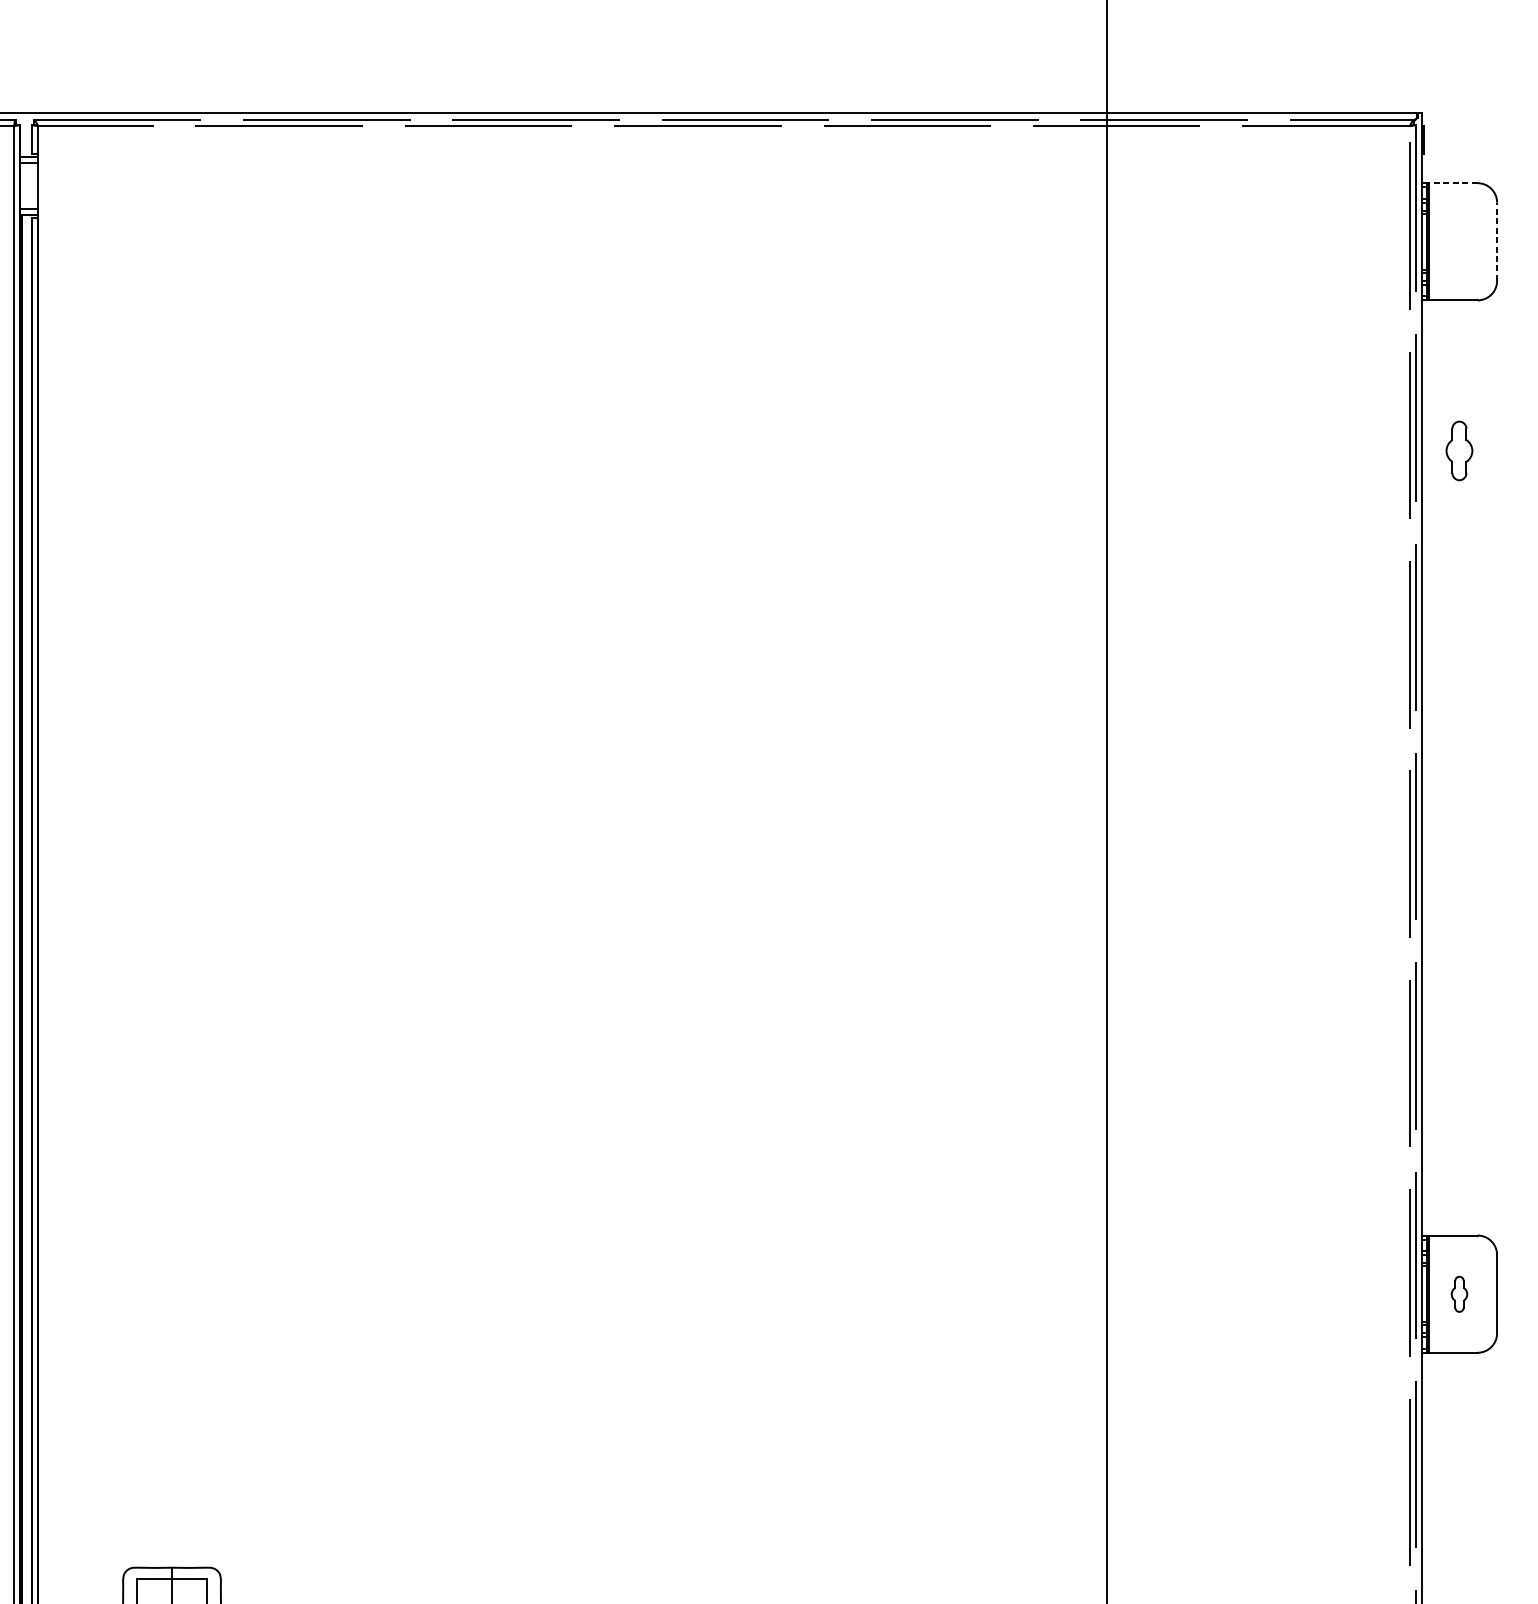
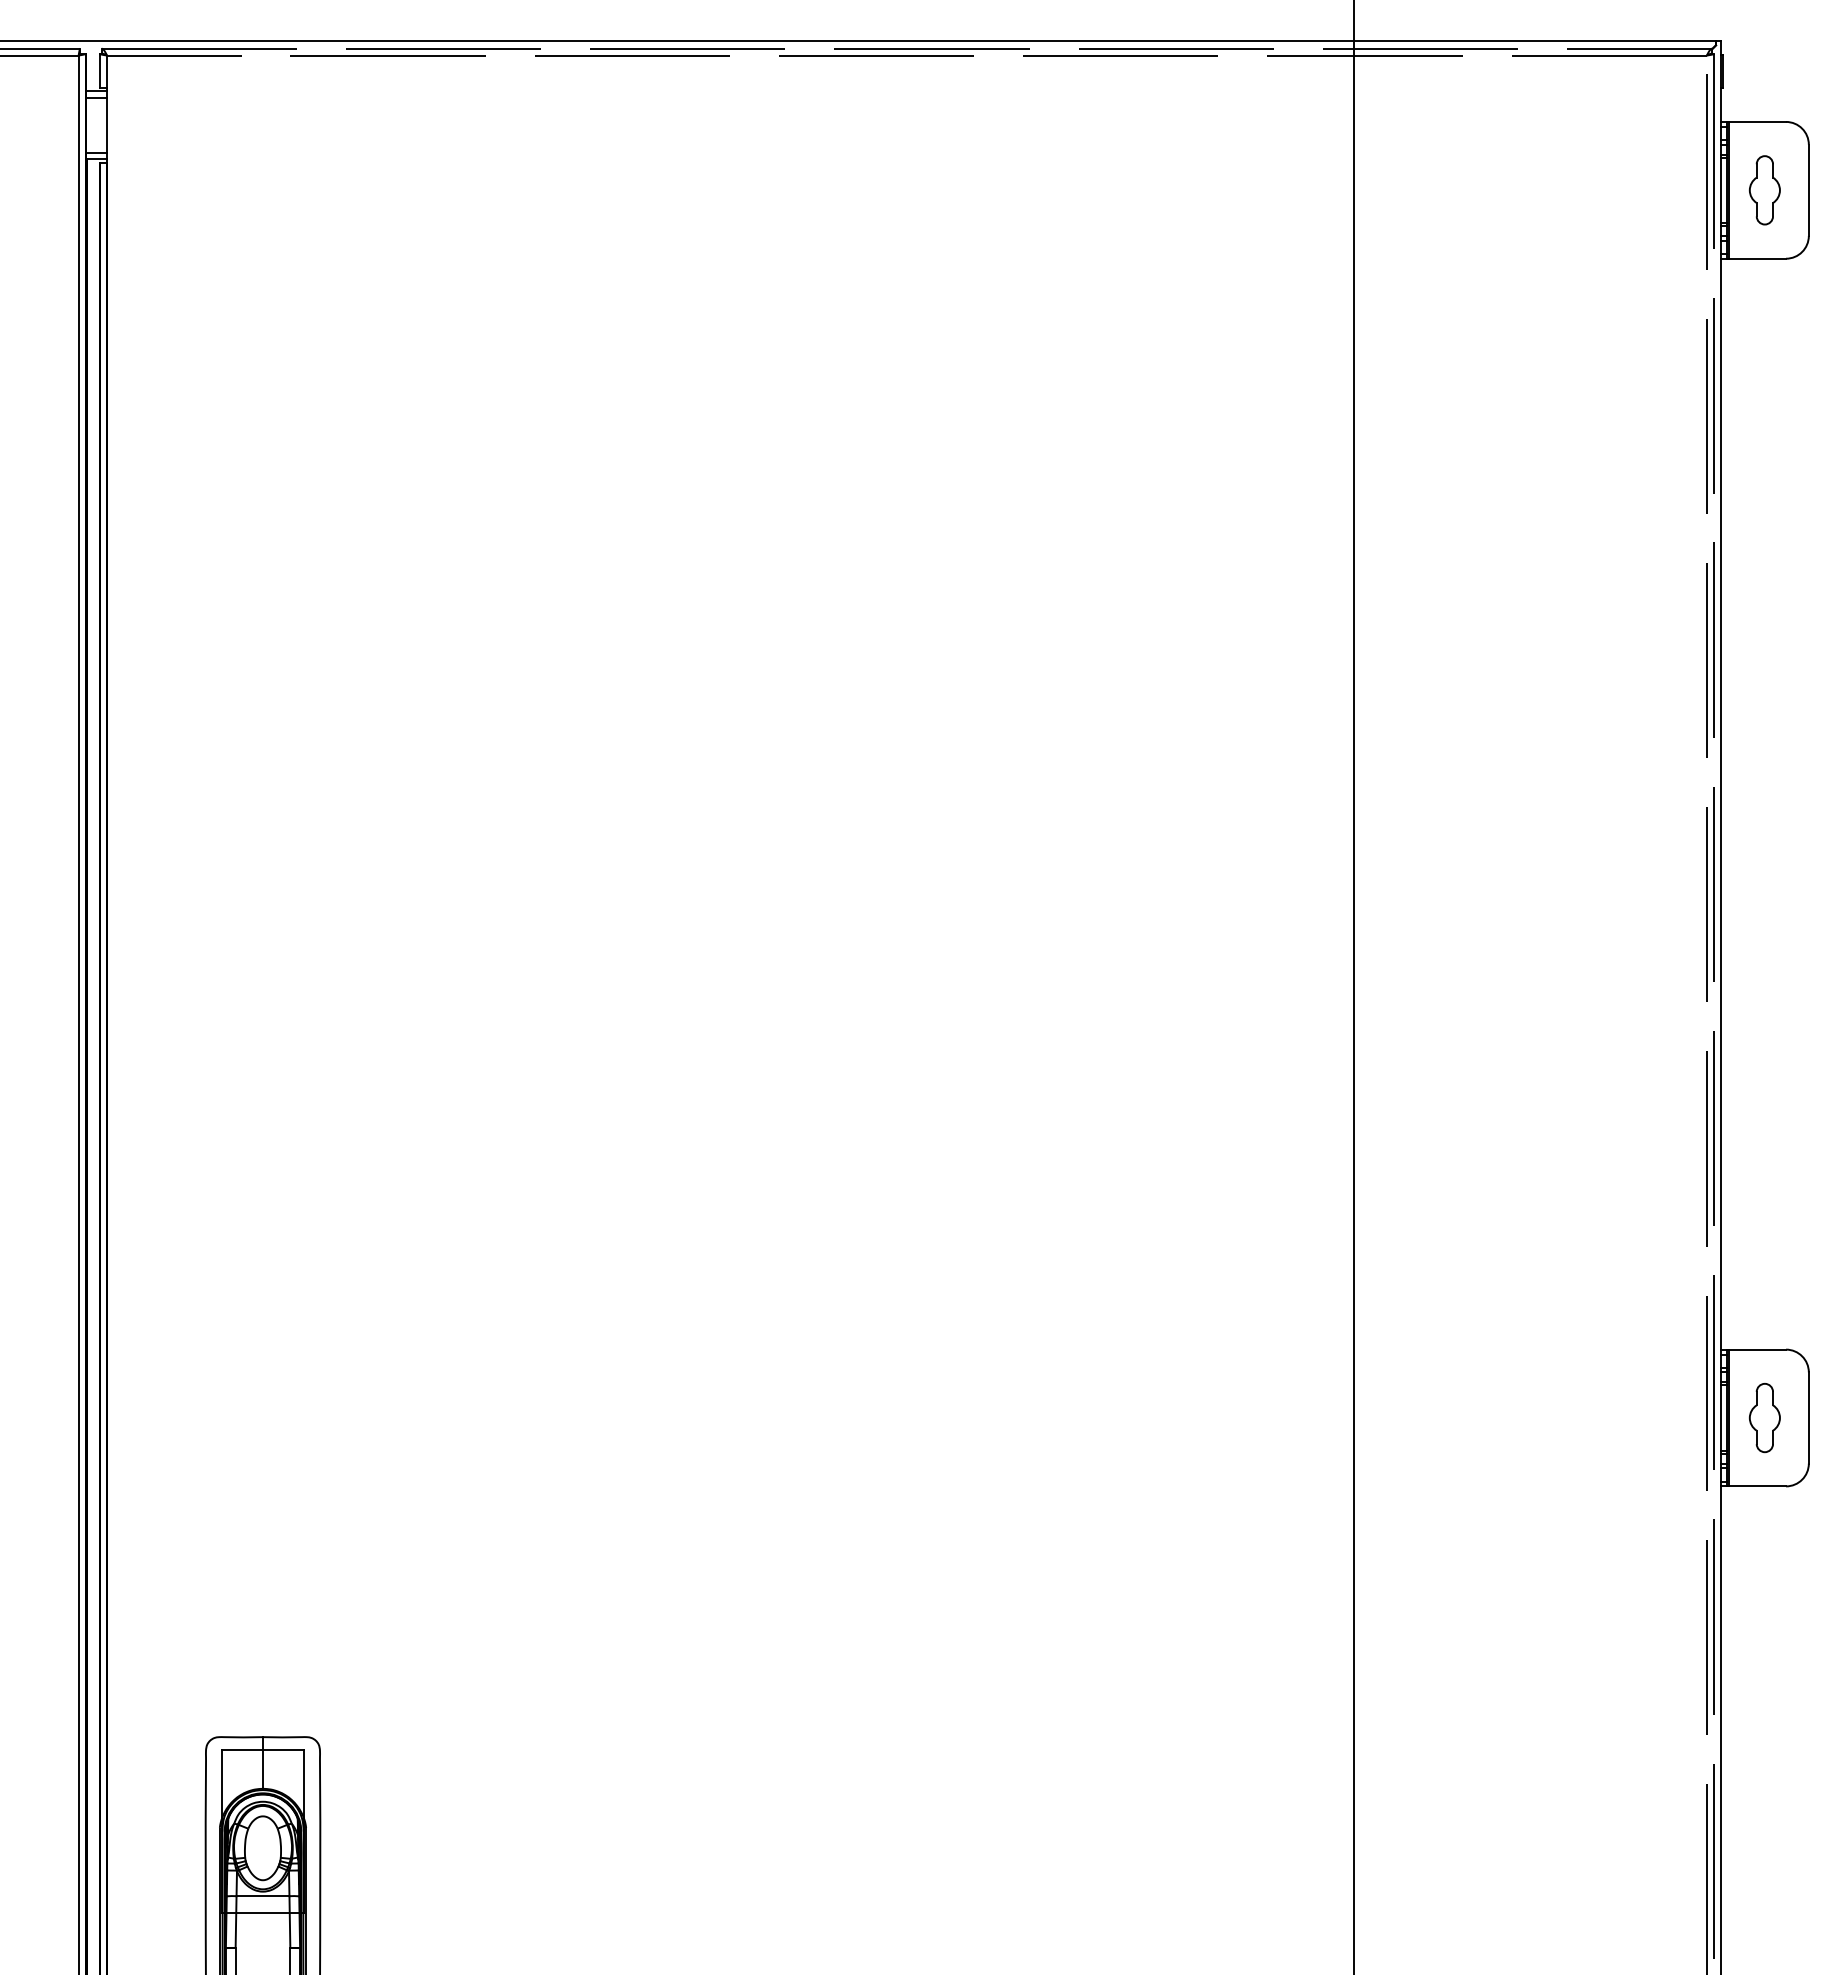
line: (1453, 182) -> (1757, 121), dashed -> solid
line: (1496, 241) -> (1808, 190), dashed -> solid
part: (1459, 451) -> (1764, 190), moved
part: (1459, 1294) -> (1764, 1418), size x1.67

